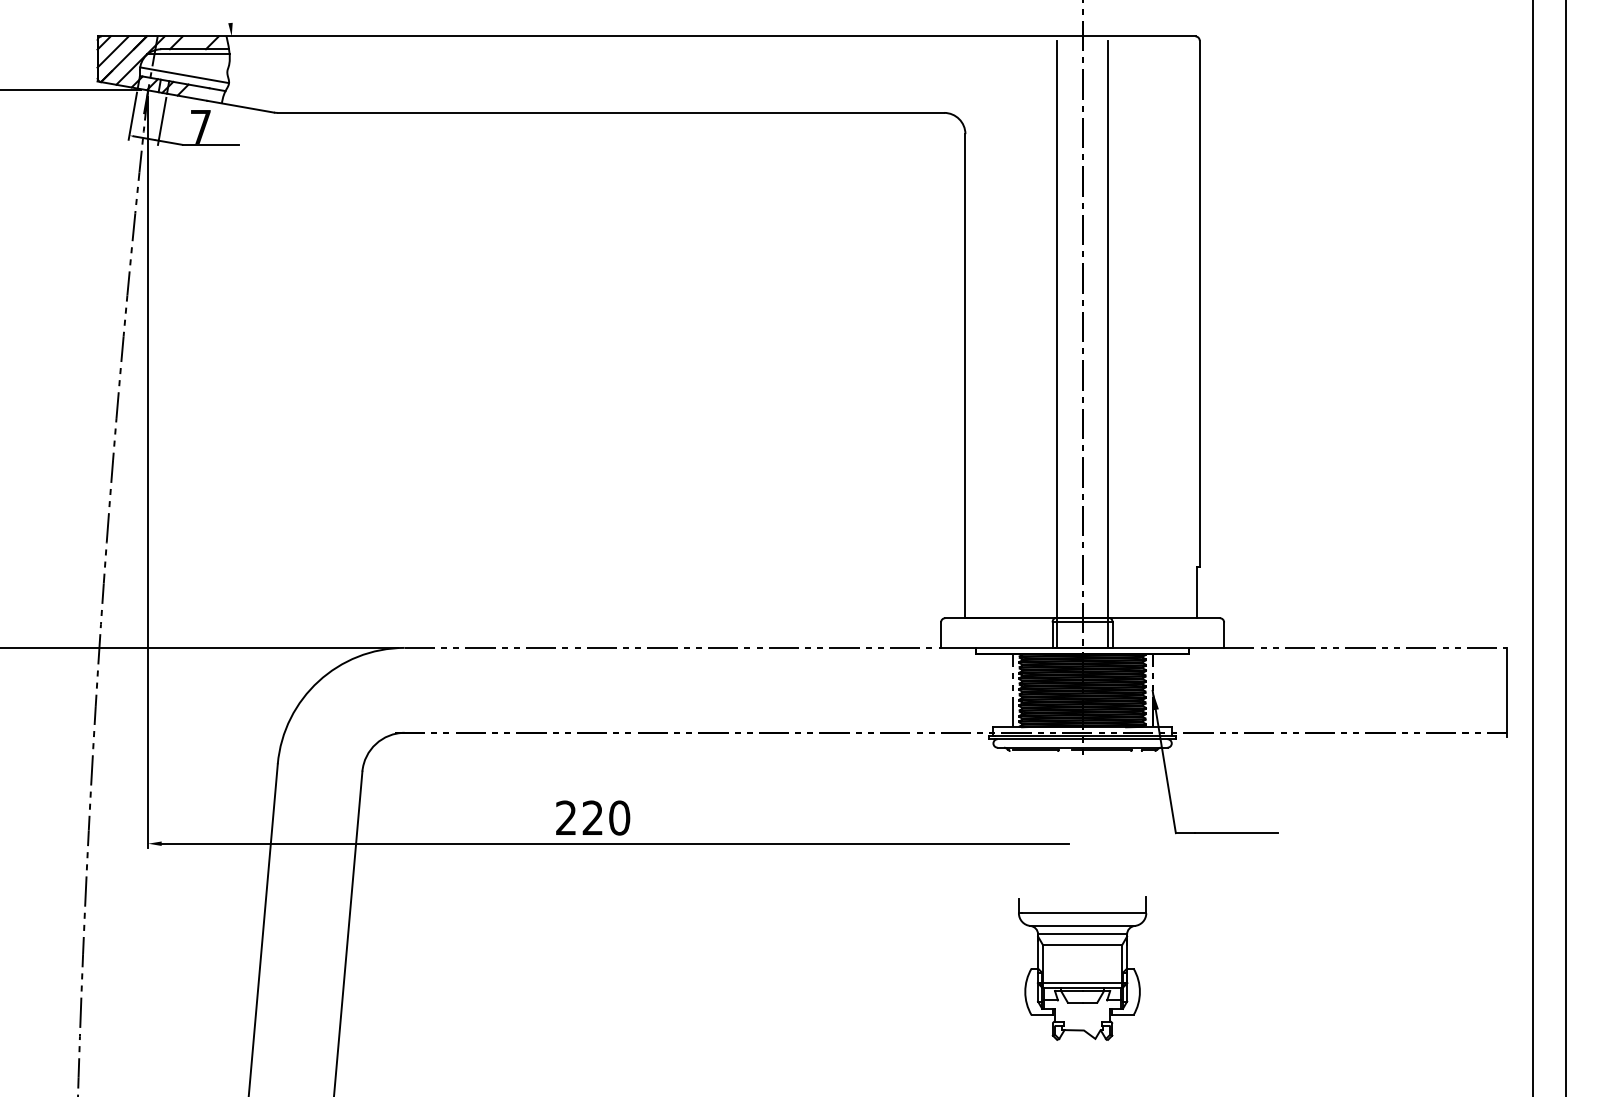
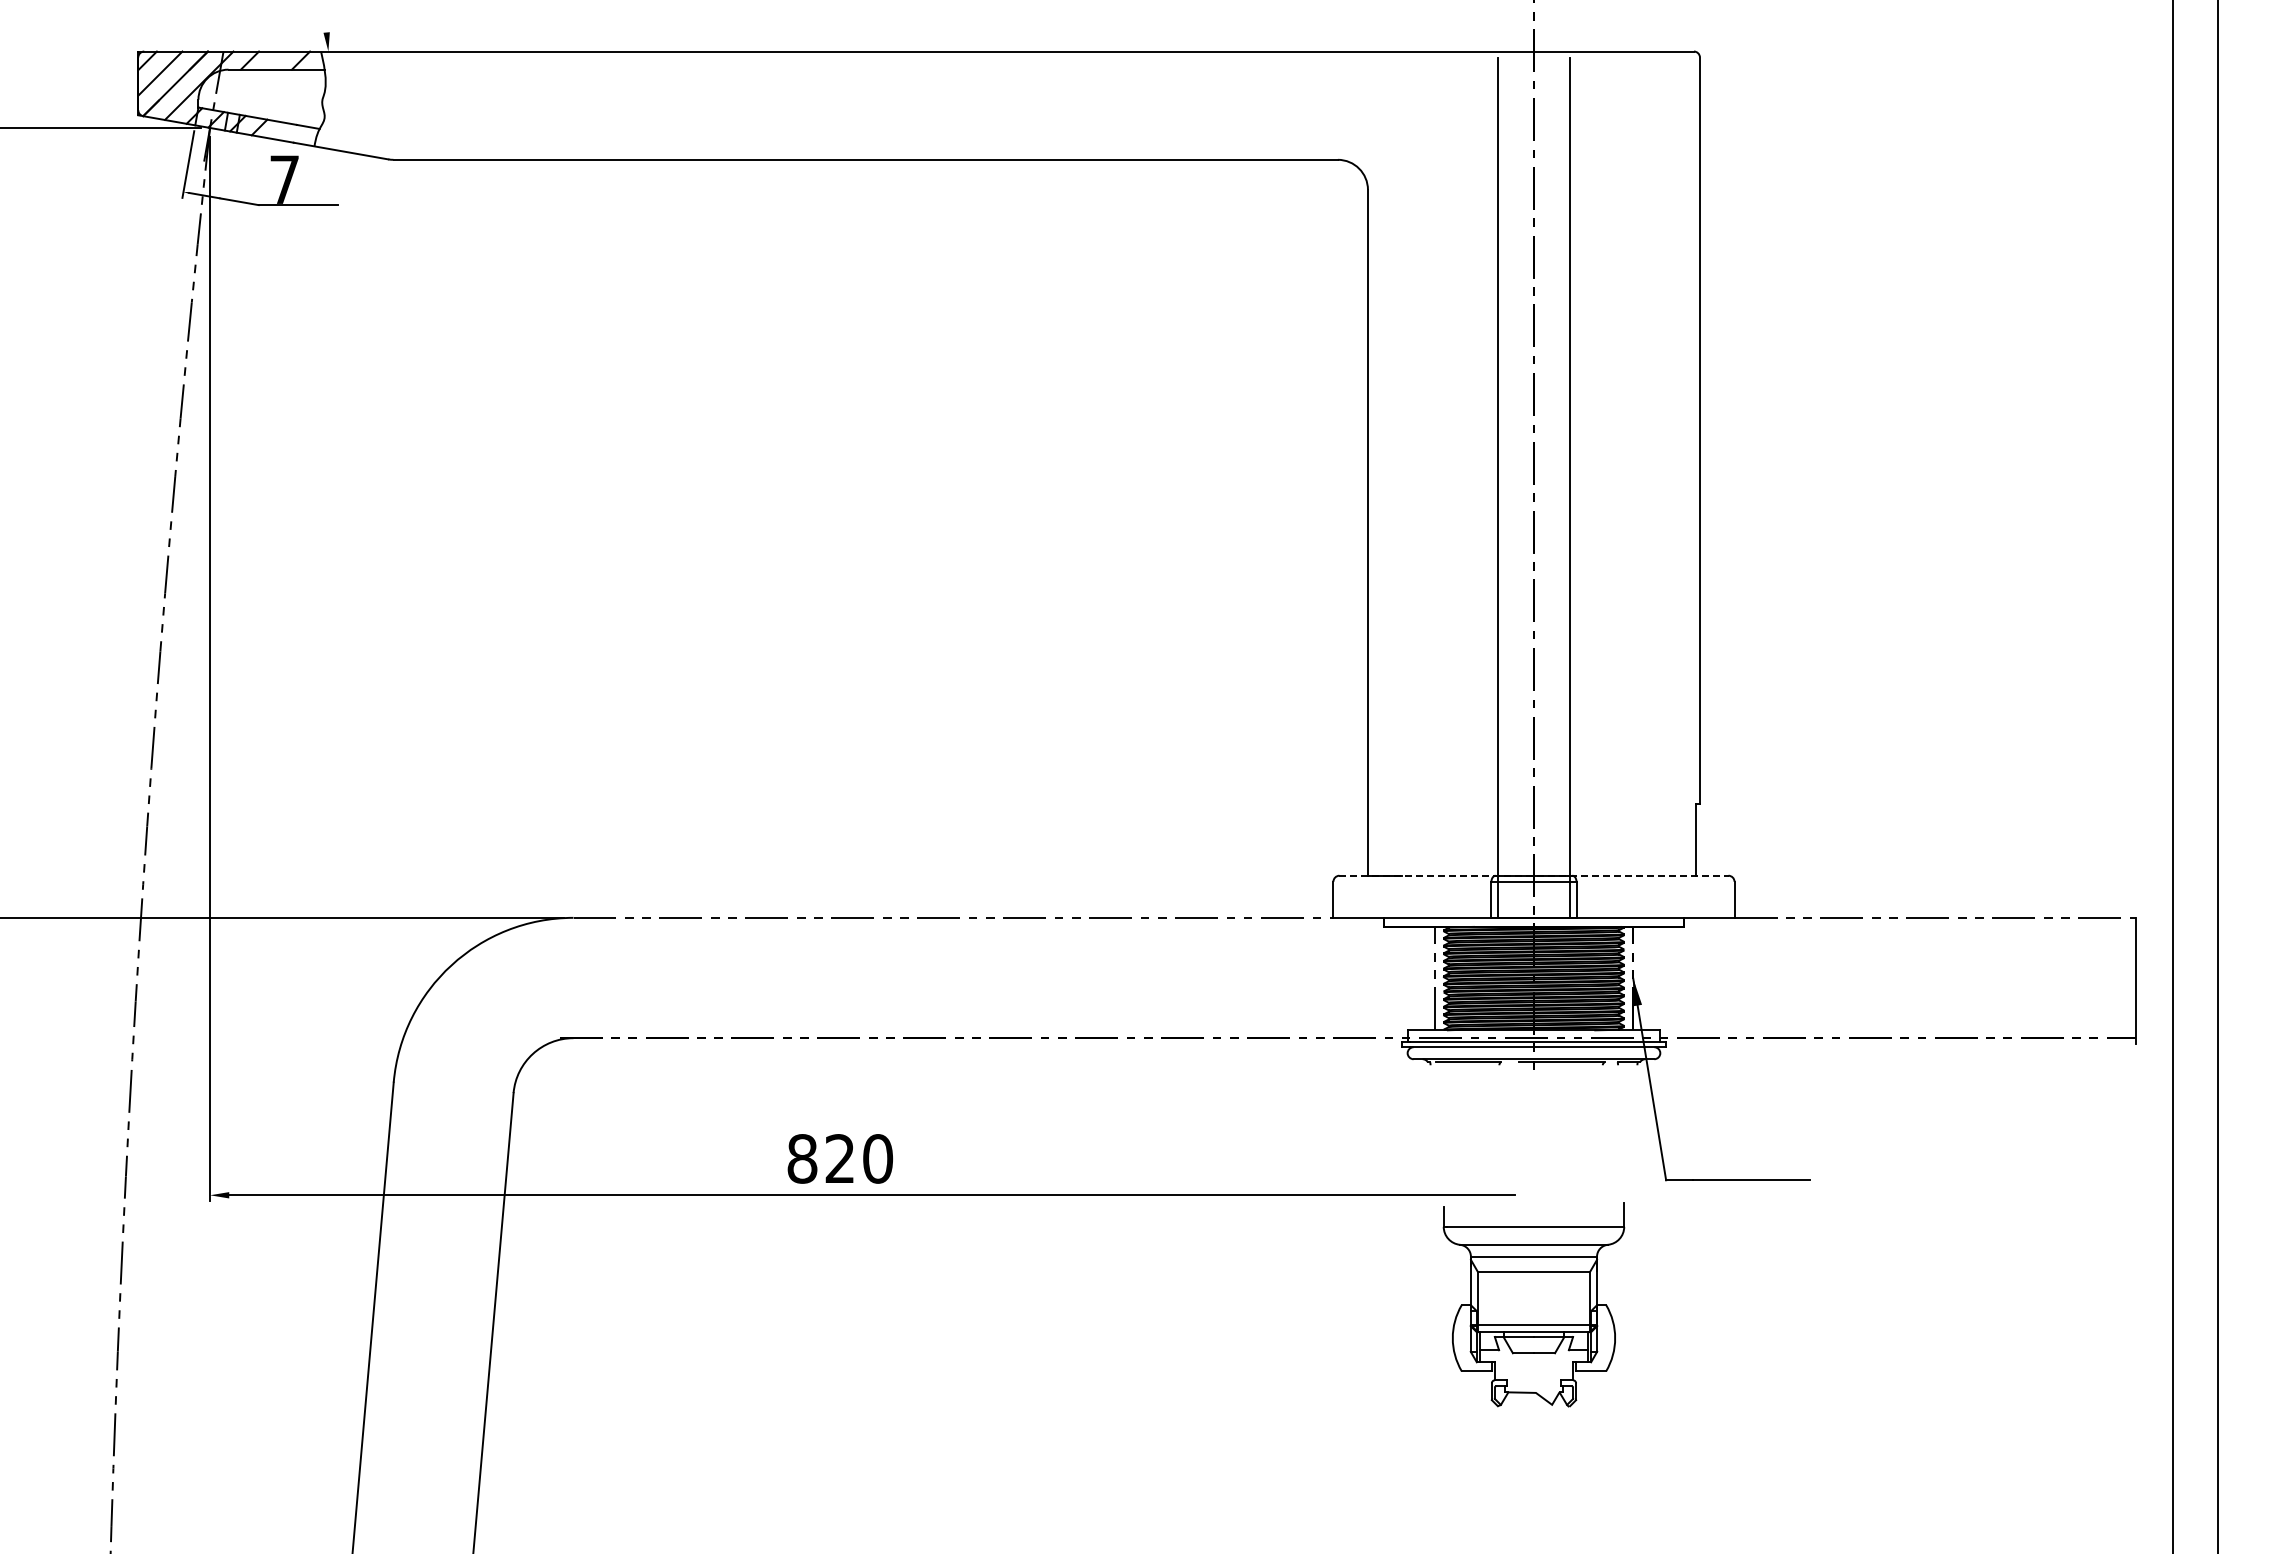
line: (188, 54) -> (266, 76), removed
line: (184, 75) -> (261, 106), removed
line: (161, 121) -> (229, 171), removed
line: (1082, 618) -> (1533, 875), solid -> dashed
text: (566, 817) -> (802, 1158), 220 -> 820
part: (1082, 968) -> (1533, 1304), moved

